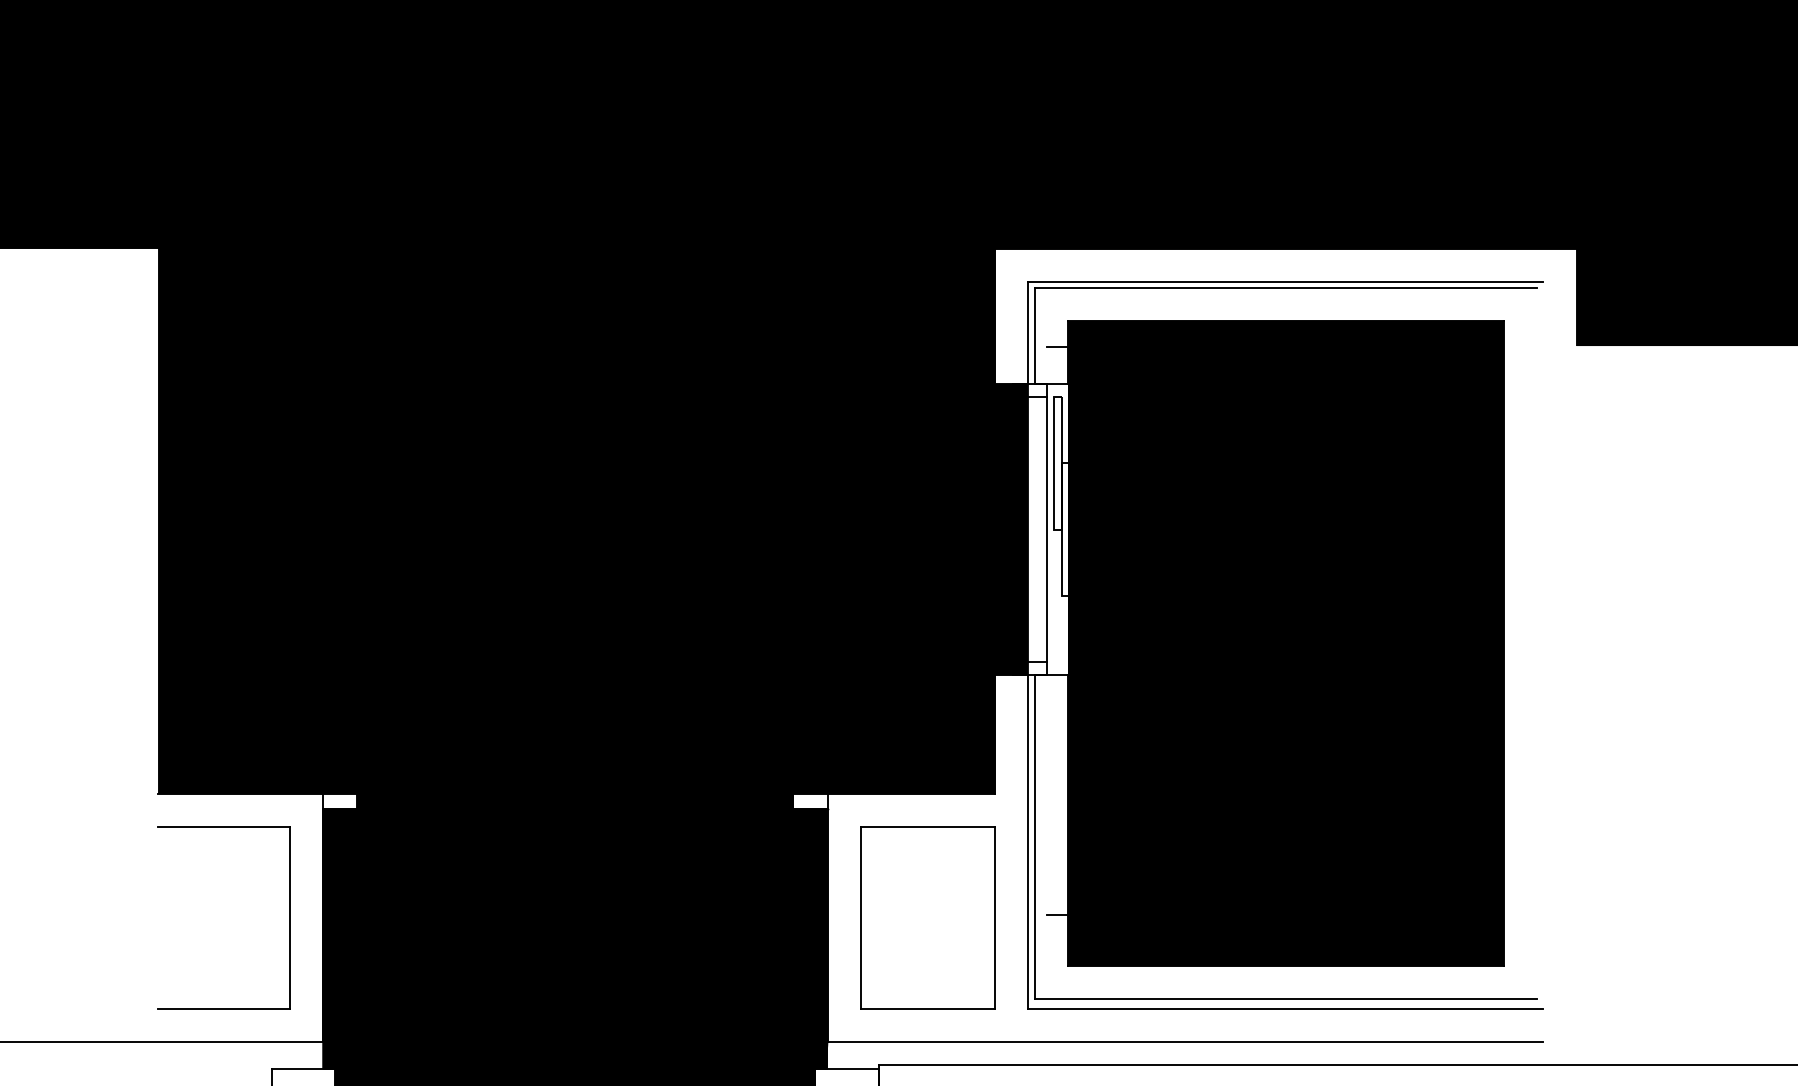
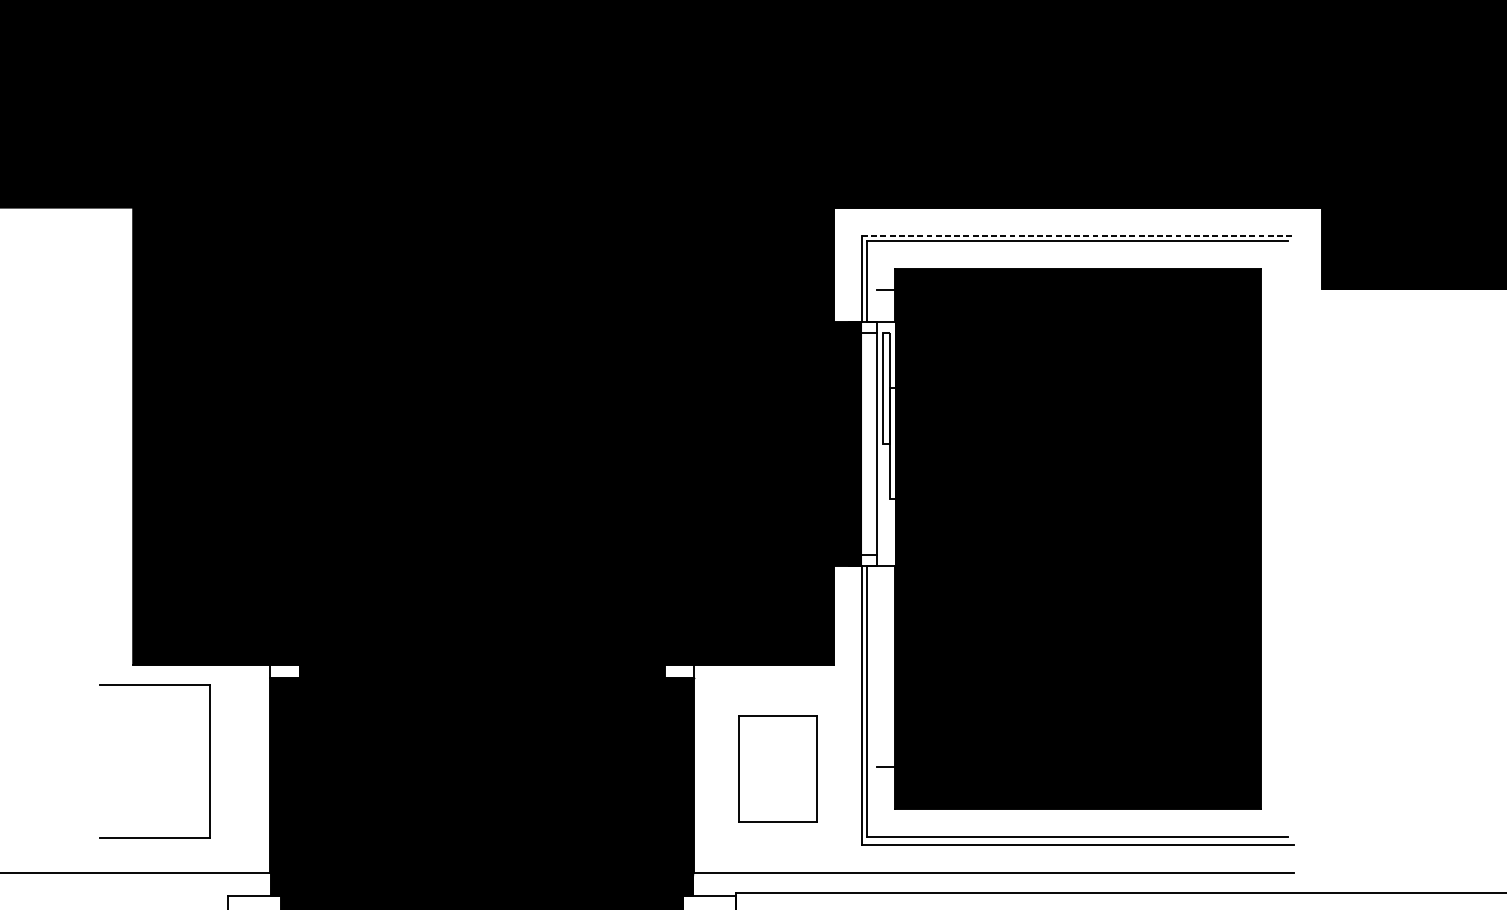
line: (1286, 281) -> (1078, 235), solid -> dashed
part: (289, 917) -> (209, 761), moved
part: (927, 917) -> (777, 768), size x0.7

